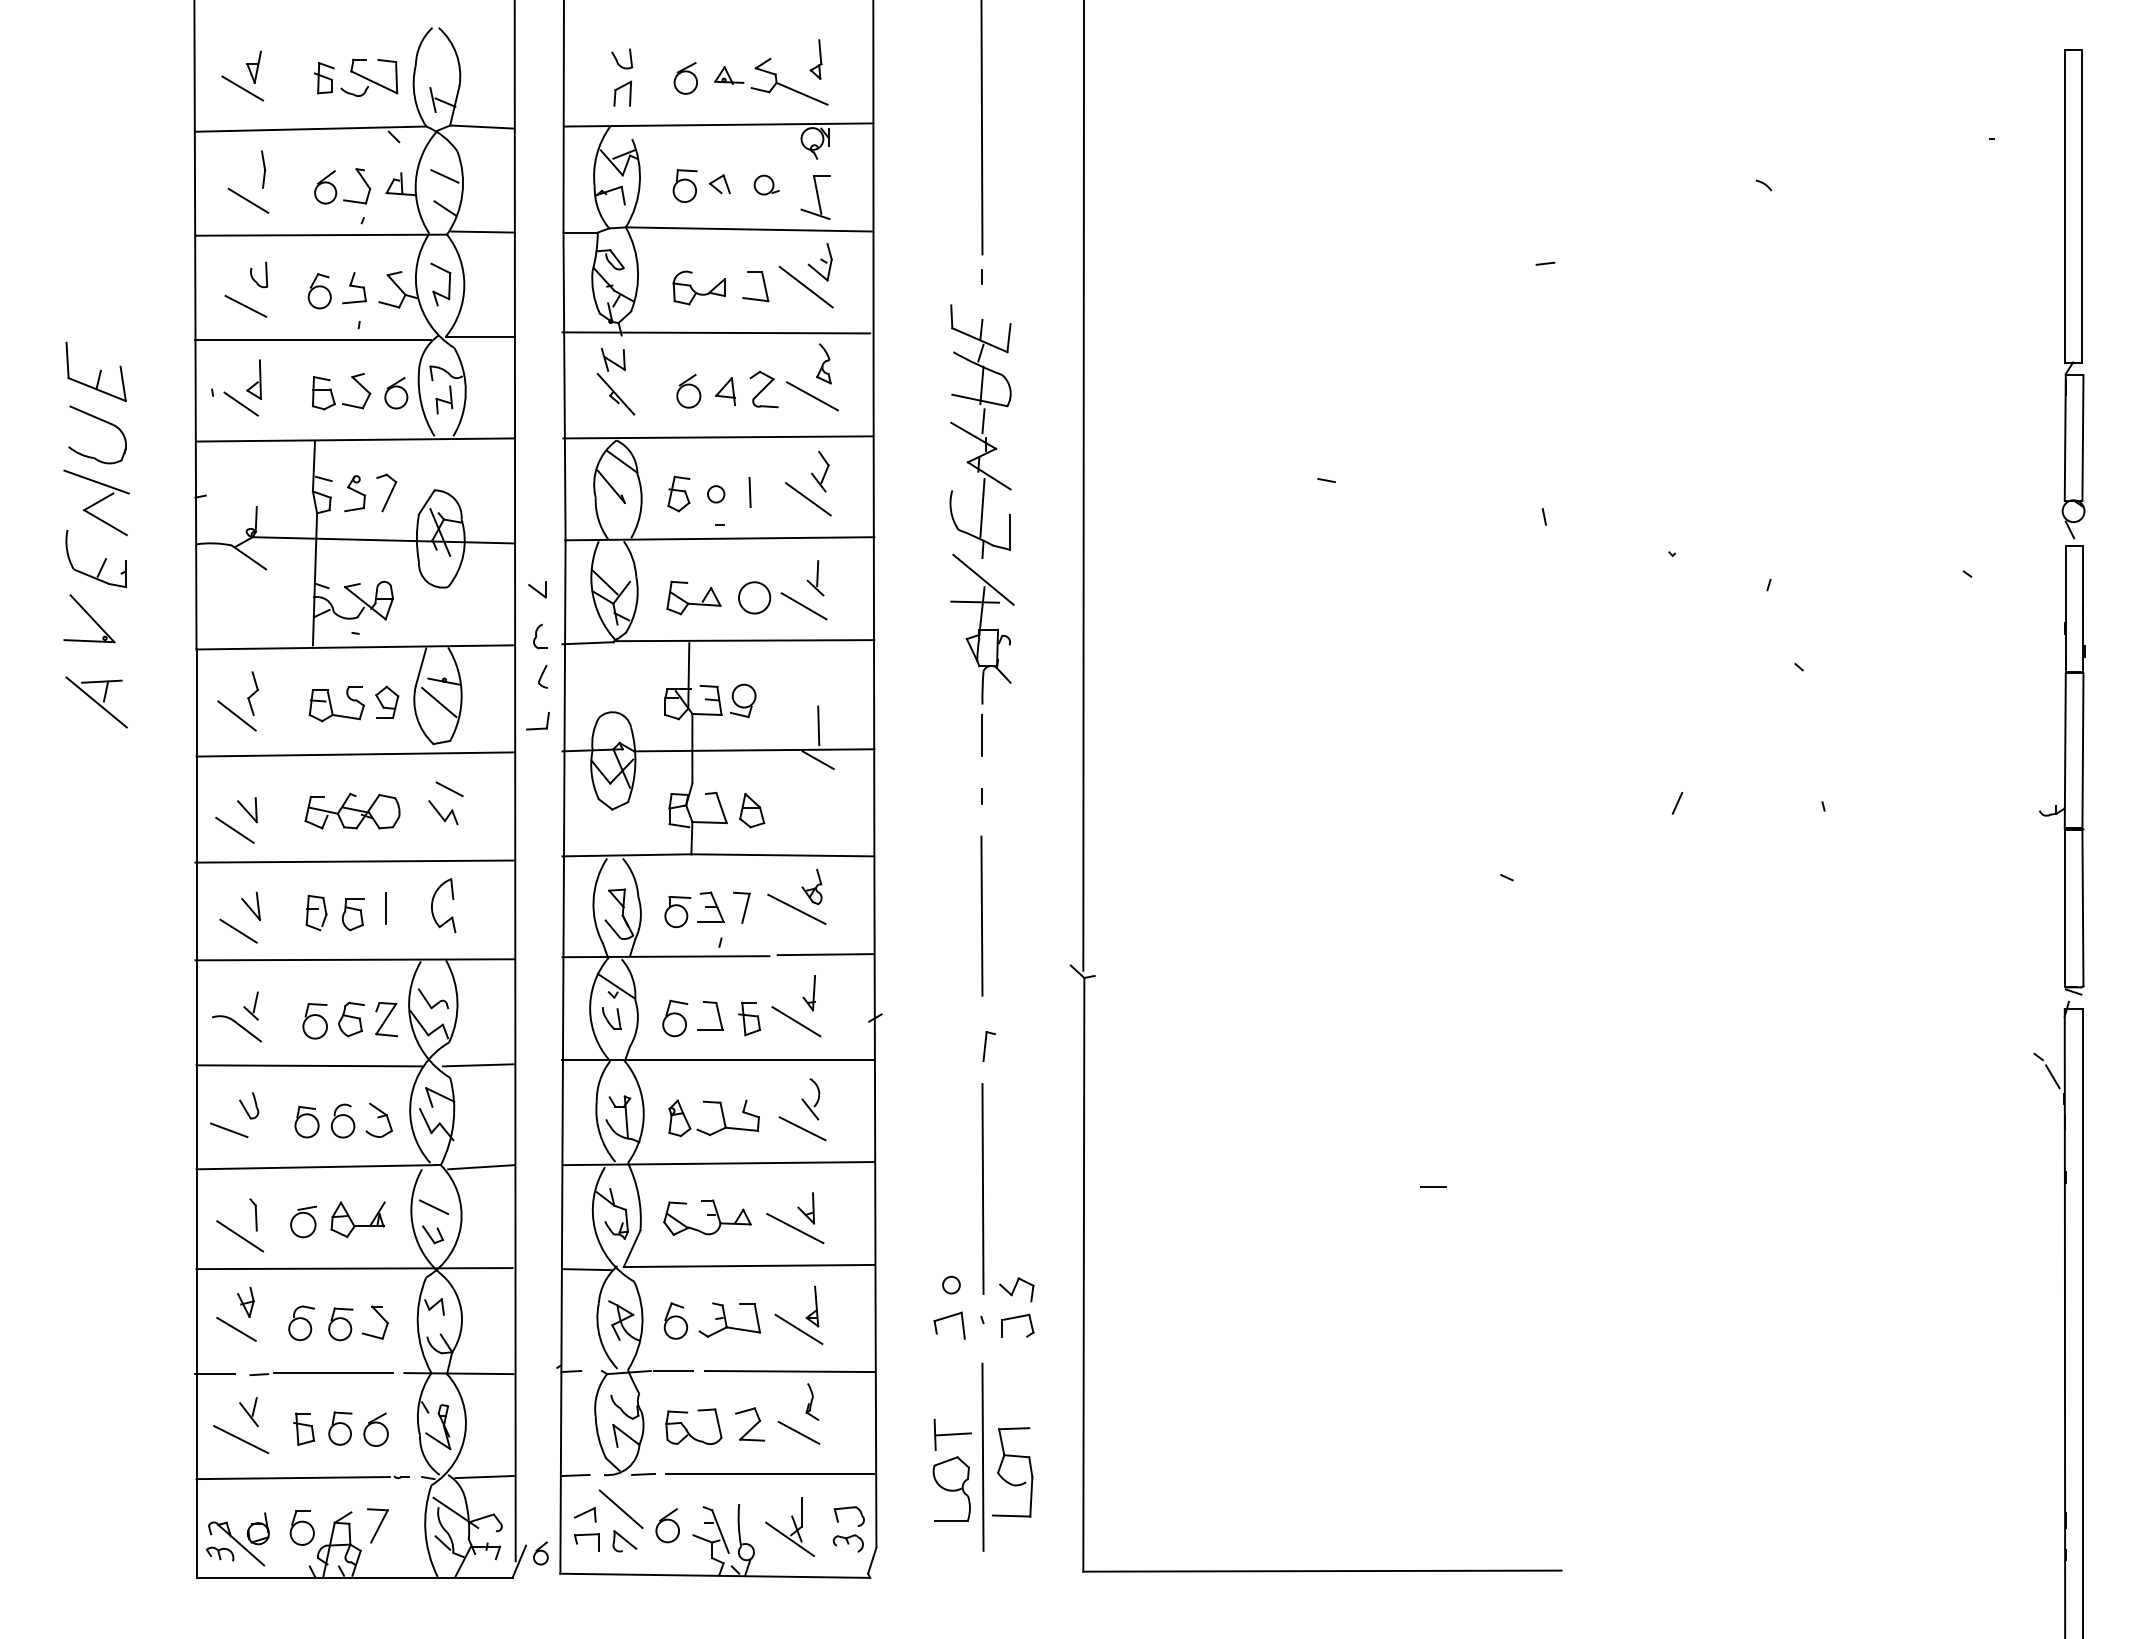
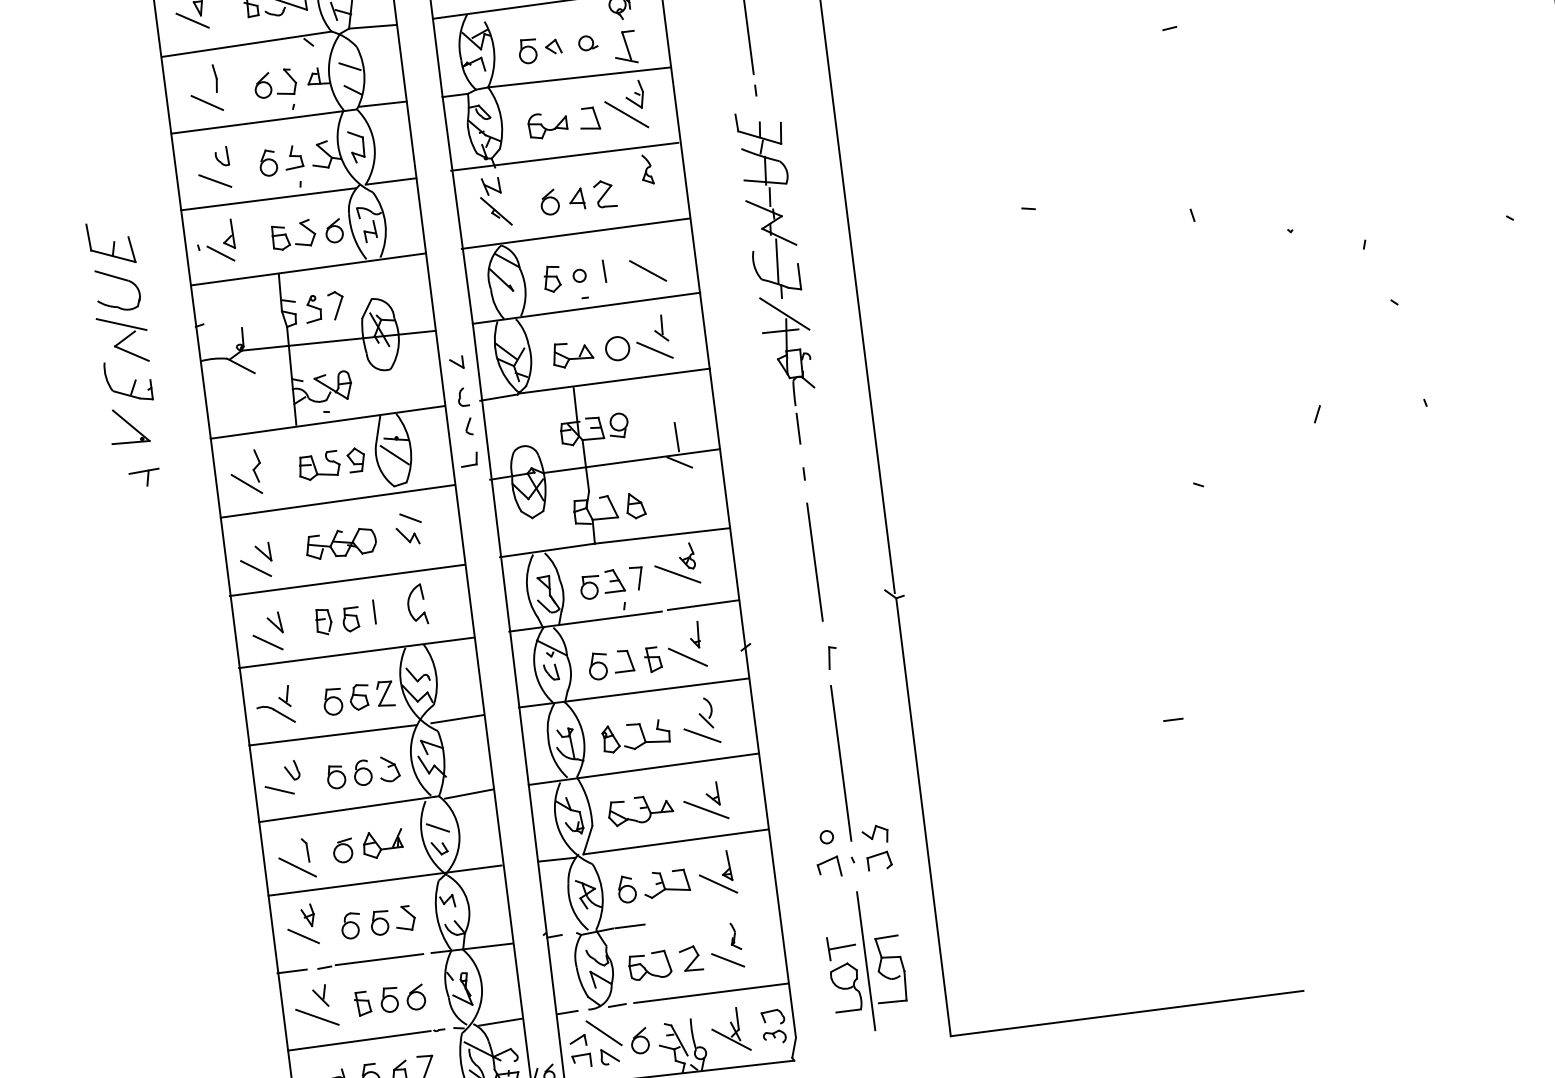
line: (812, 396) -> (641, 194), removed
part: (819, 471) -> (653, 249), removed
line: (96, 702) -> (142, 487), removed
line: (789, 1371) -> (715, 915), removed

